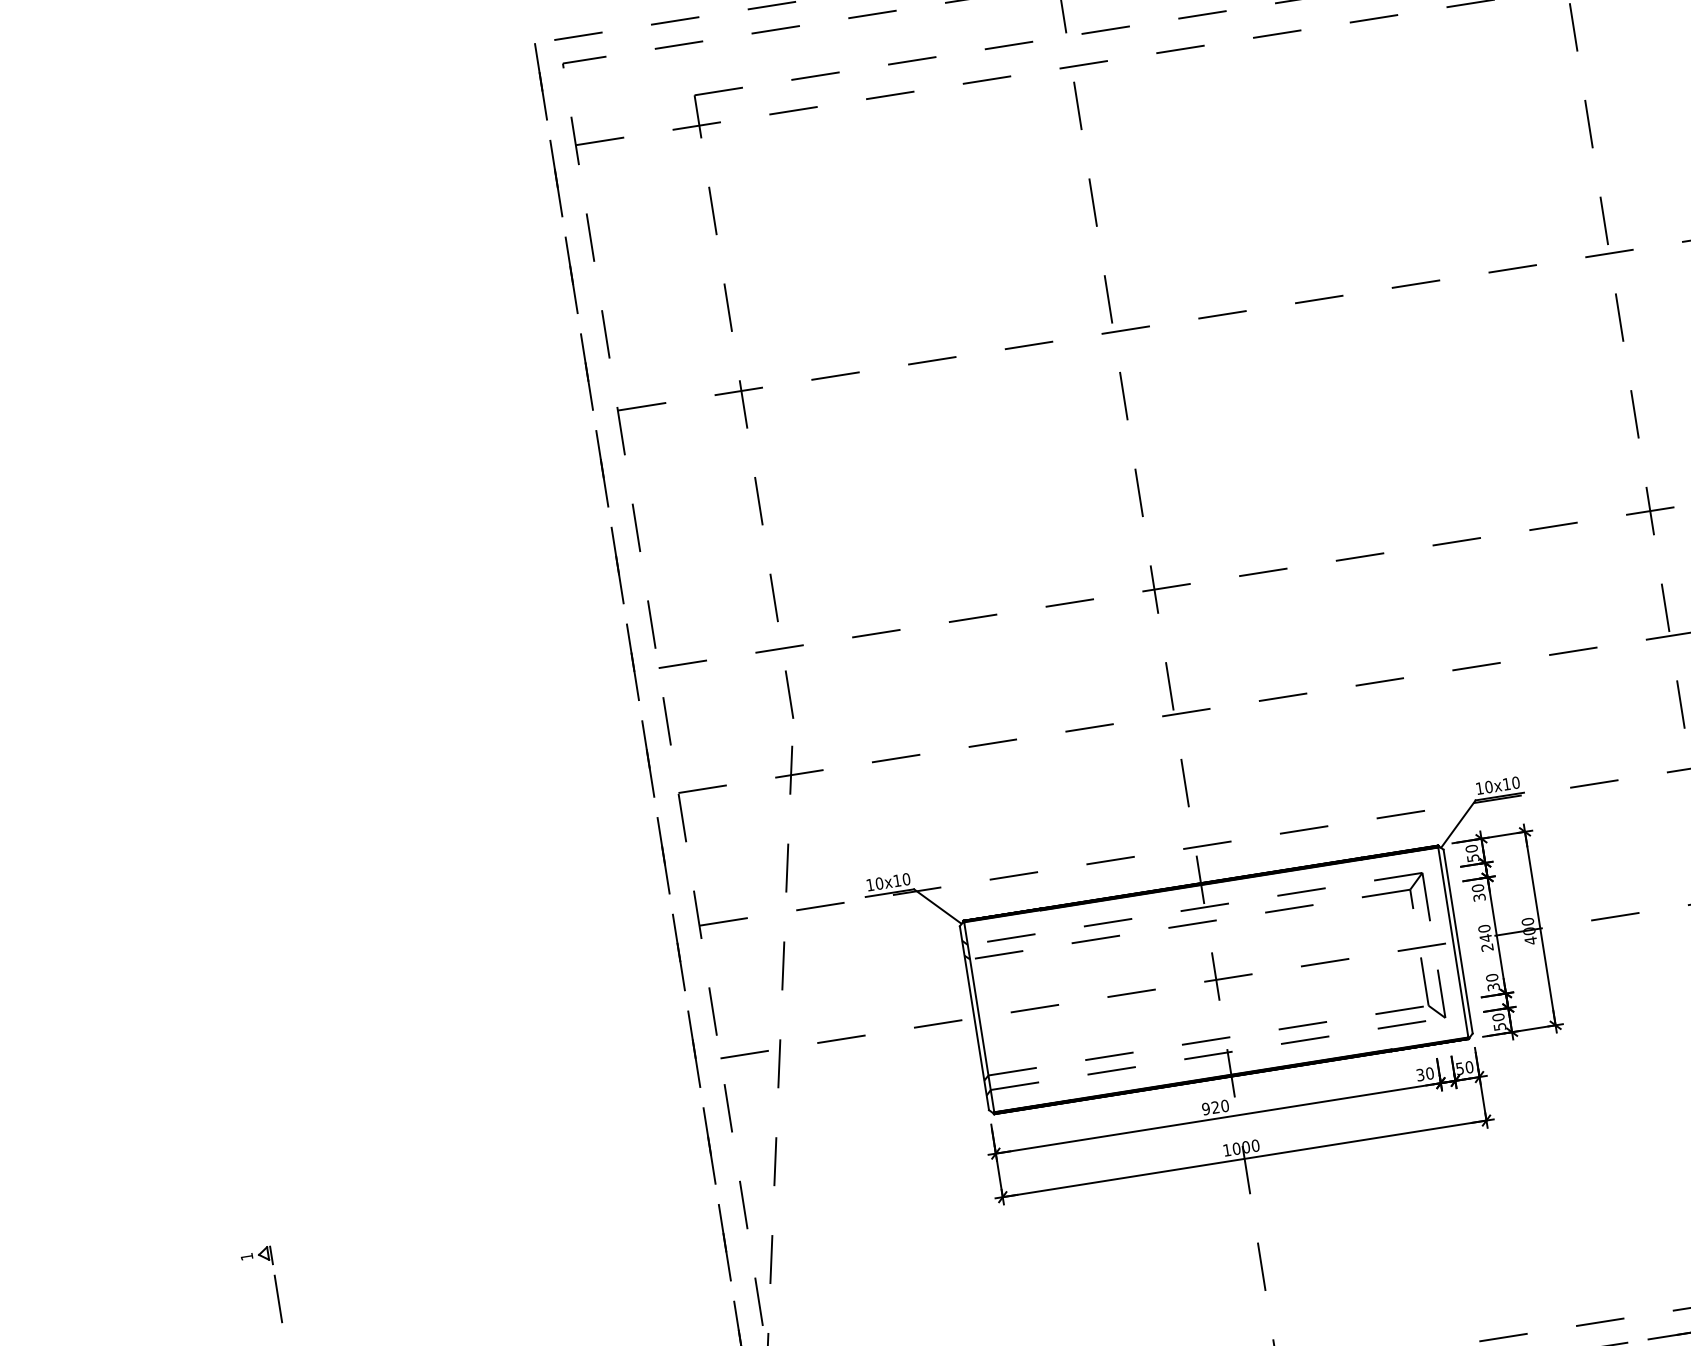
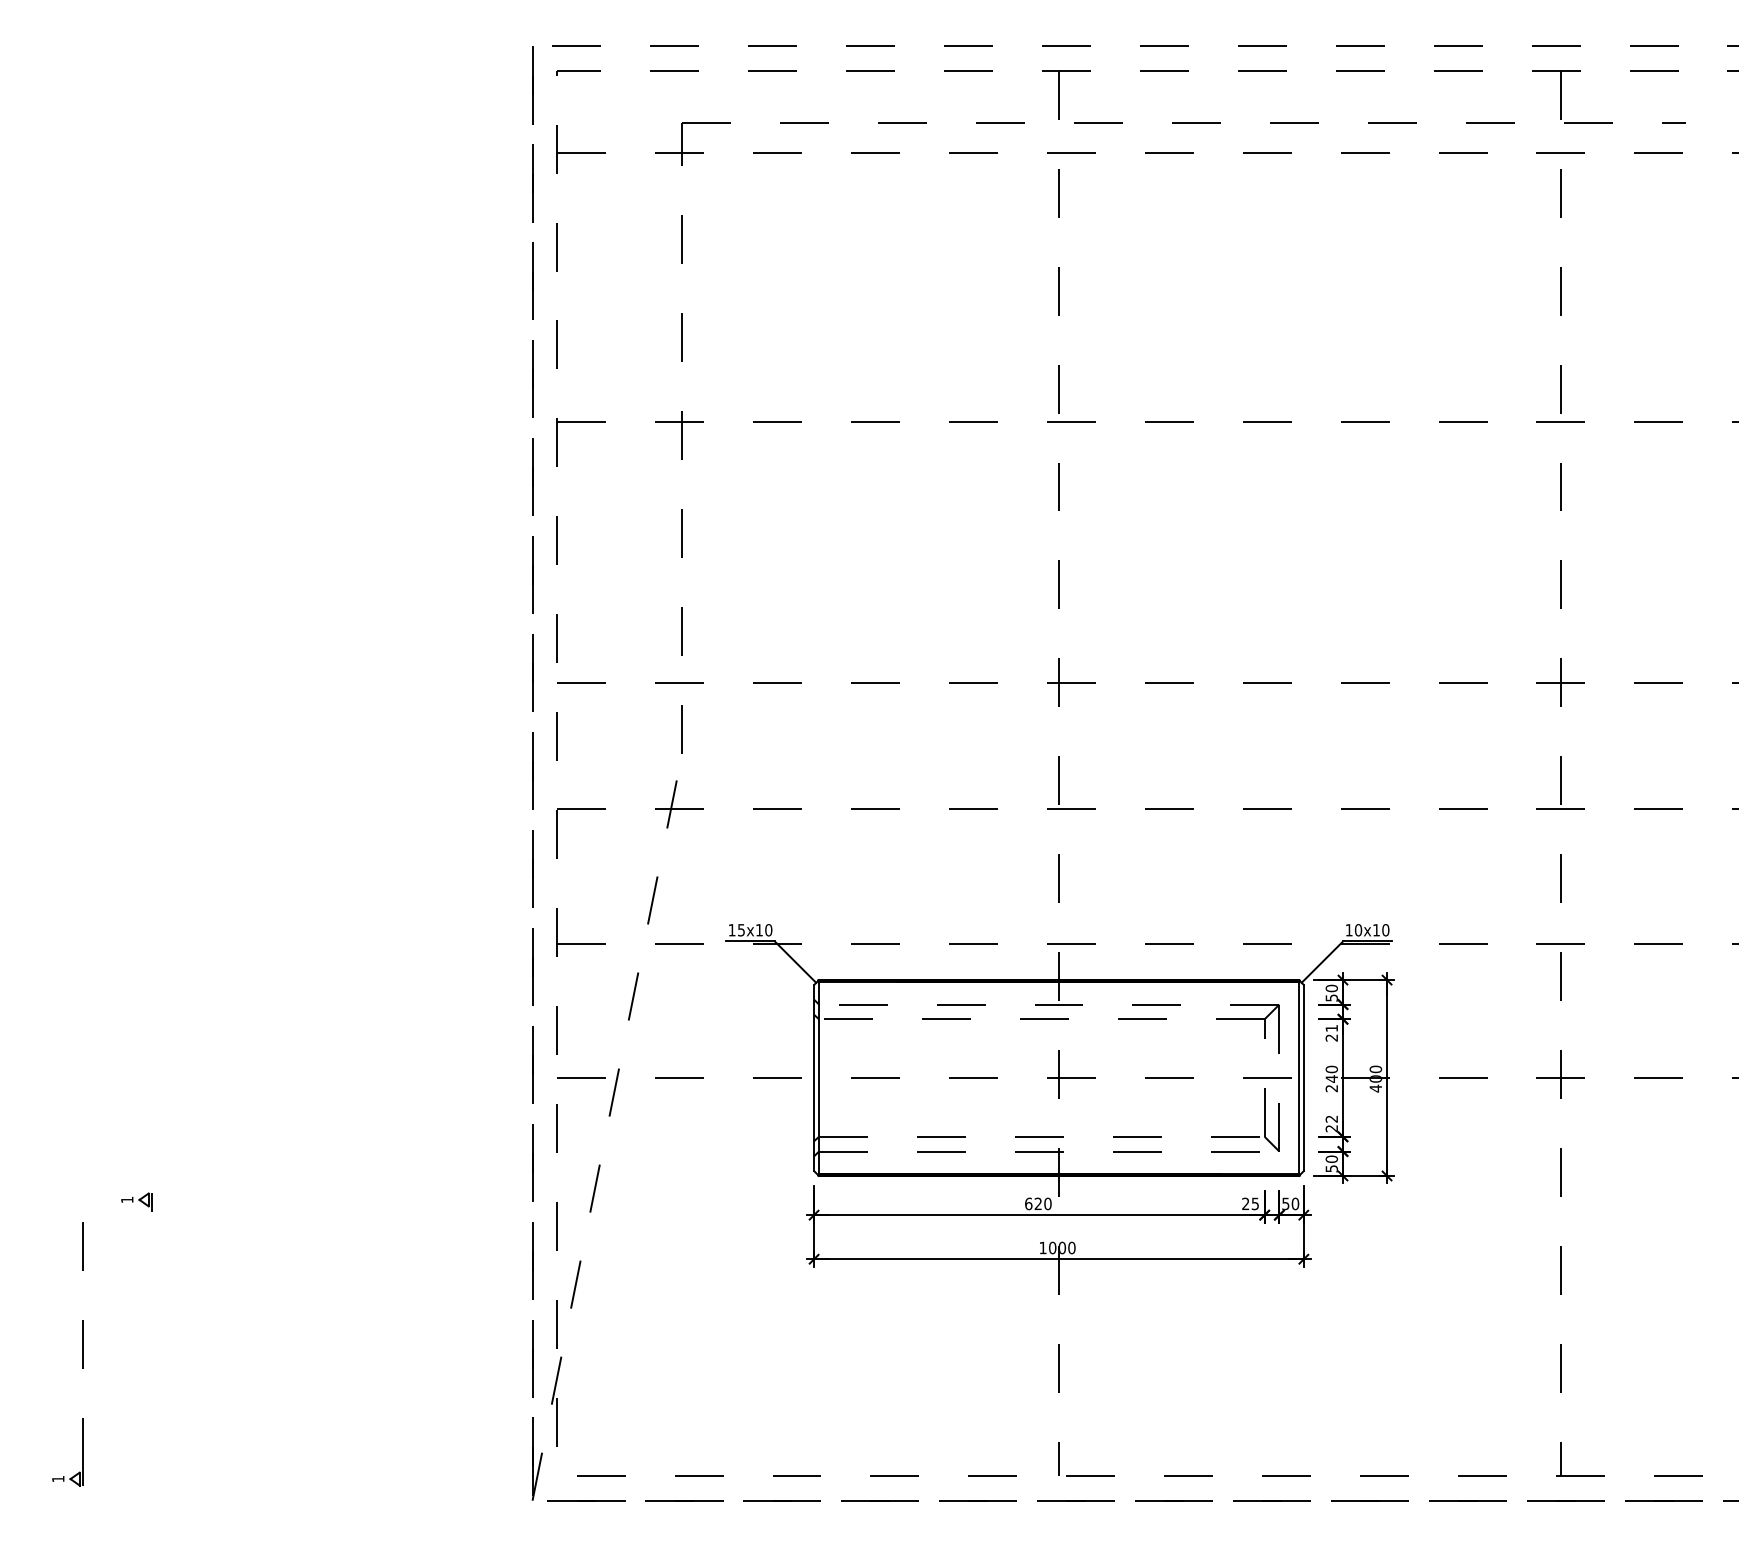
text: (879, 883) -> (741, 930), 10x10 -> 15x10
text: (1478, 892) -> (1331, 1032), 30 -> 21
text: (1492, 982) -> (1331, 1123), 30 -> 22
text: (1425, 1073) -> (1250, 1203), 30 -> 25
text: (1205, 1108) -> (1028, 1203), 920 -> 620
part: (256, 1256) -> (136, 1201), moved

